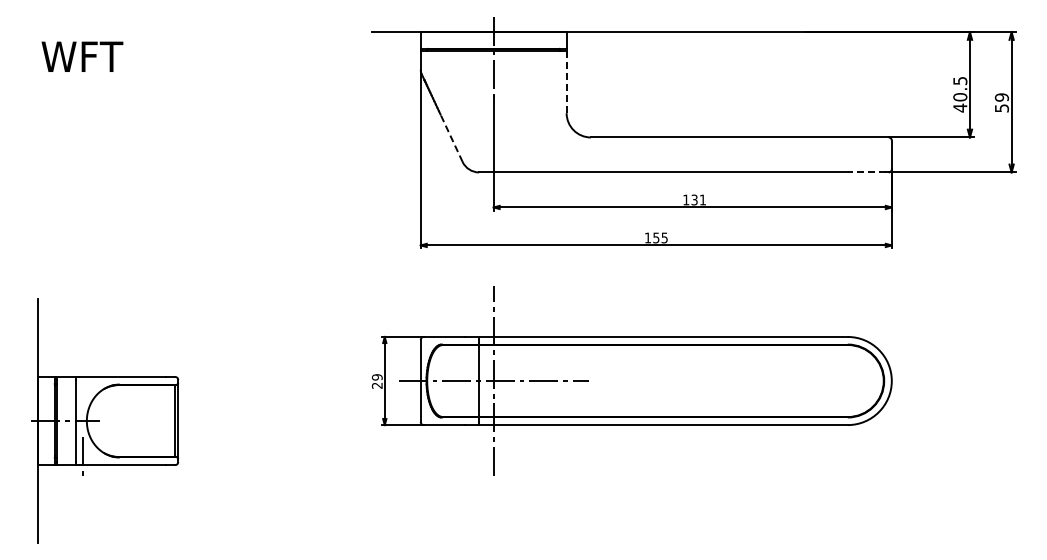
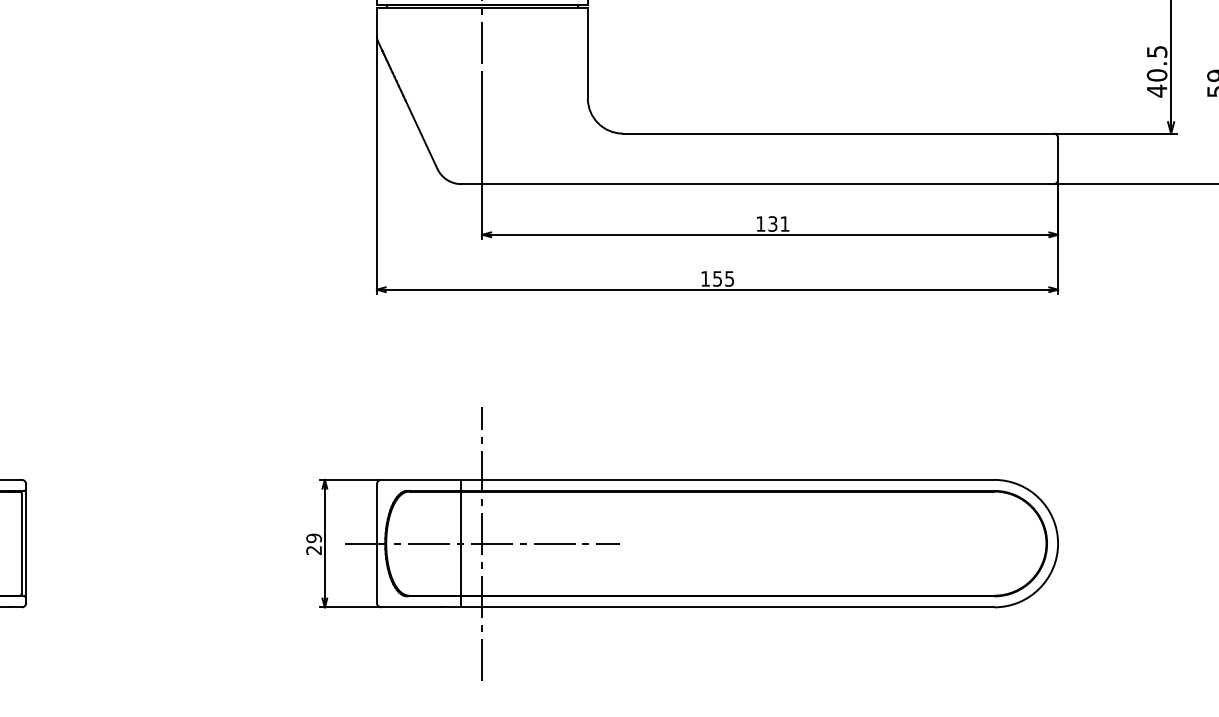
line: (566, 82) -> (587, 54), dashed -> solid
line: (451, 137) -> (421, 133), dashed -> solid
line: (866, 172) -> (1021, 184), dashed -> solid
part: (631, 380) -> (681, 542), moved

